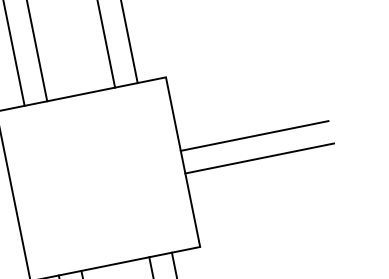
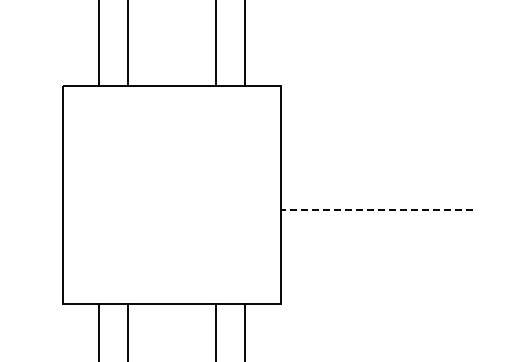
line: (254, 136) -> (376, 180), removed
line: (259, 158) -> (377, 209), solid -> dashed

